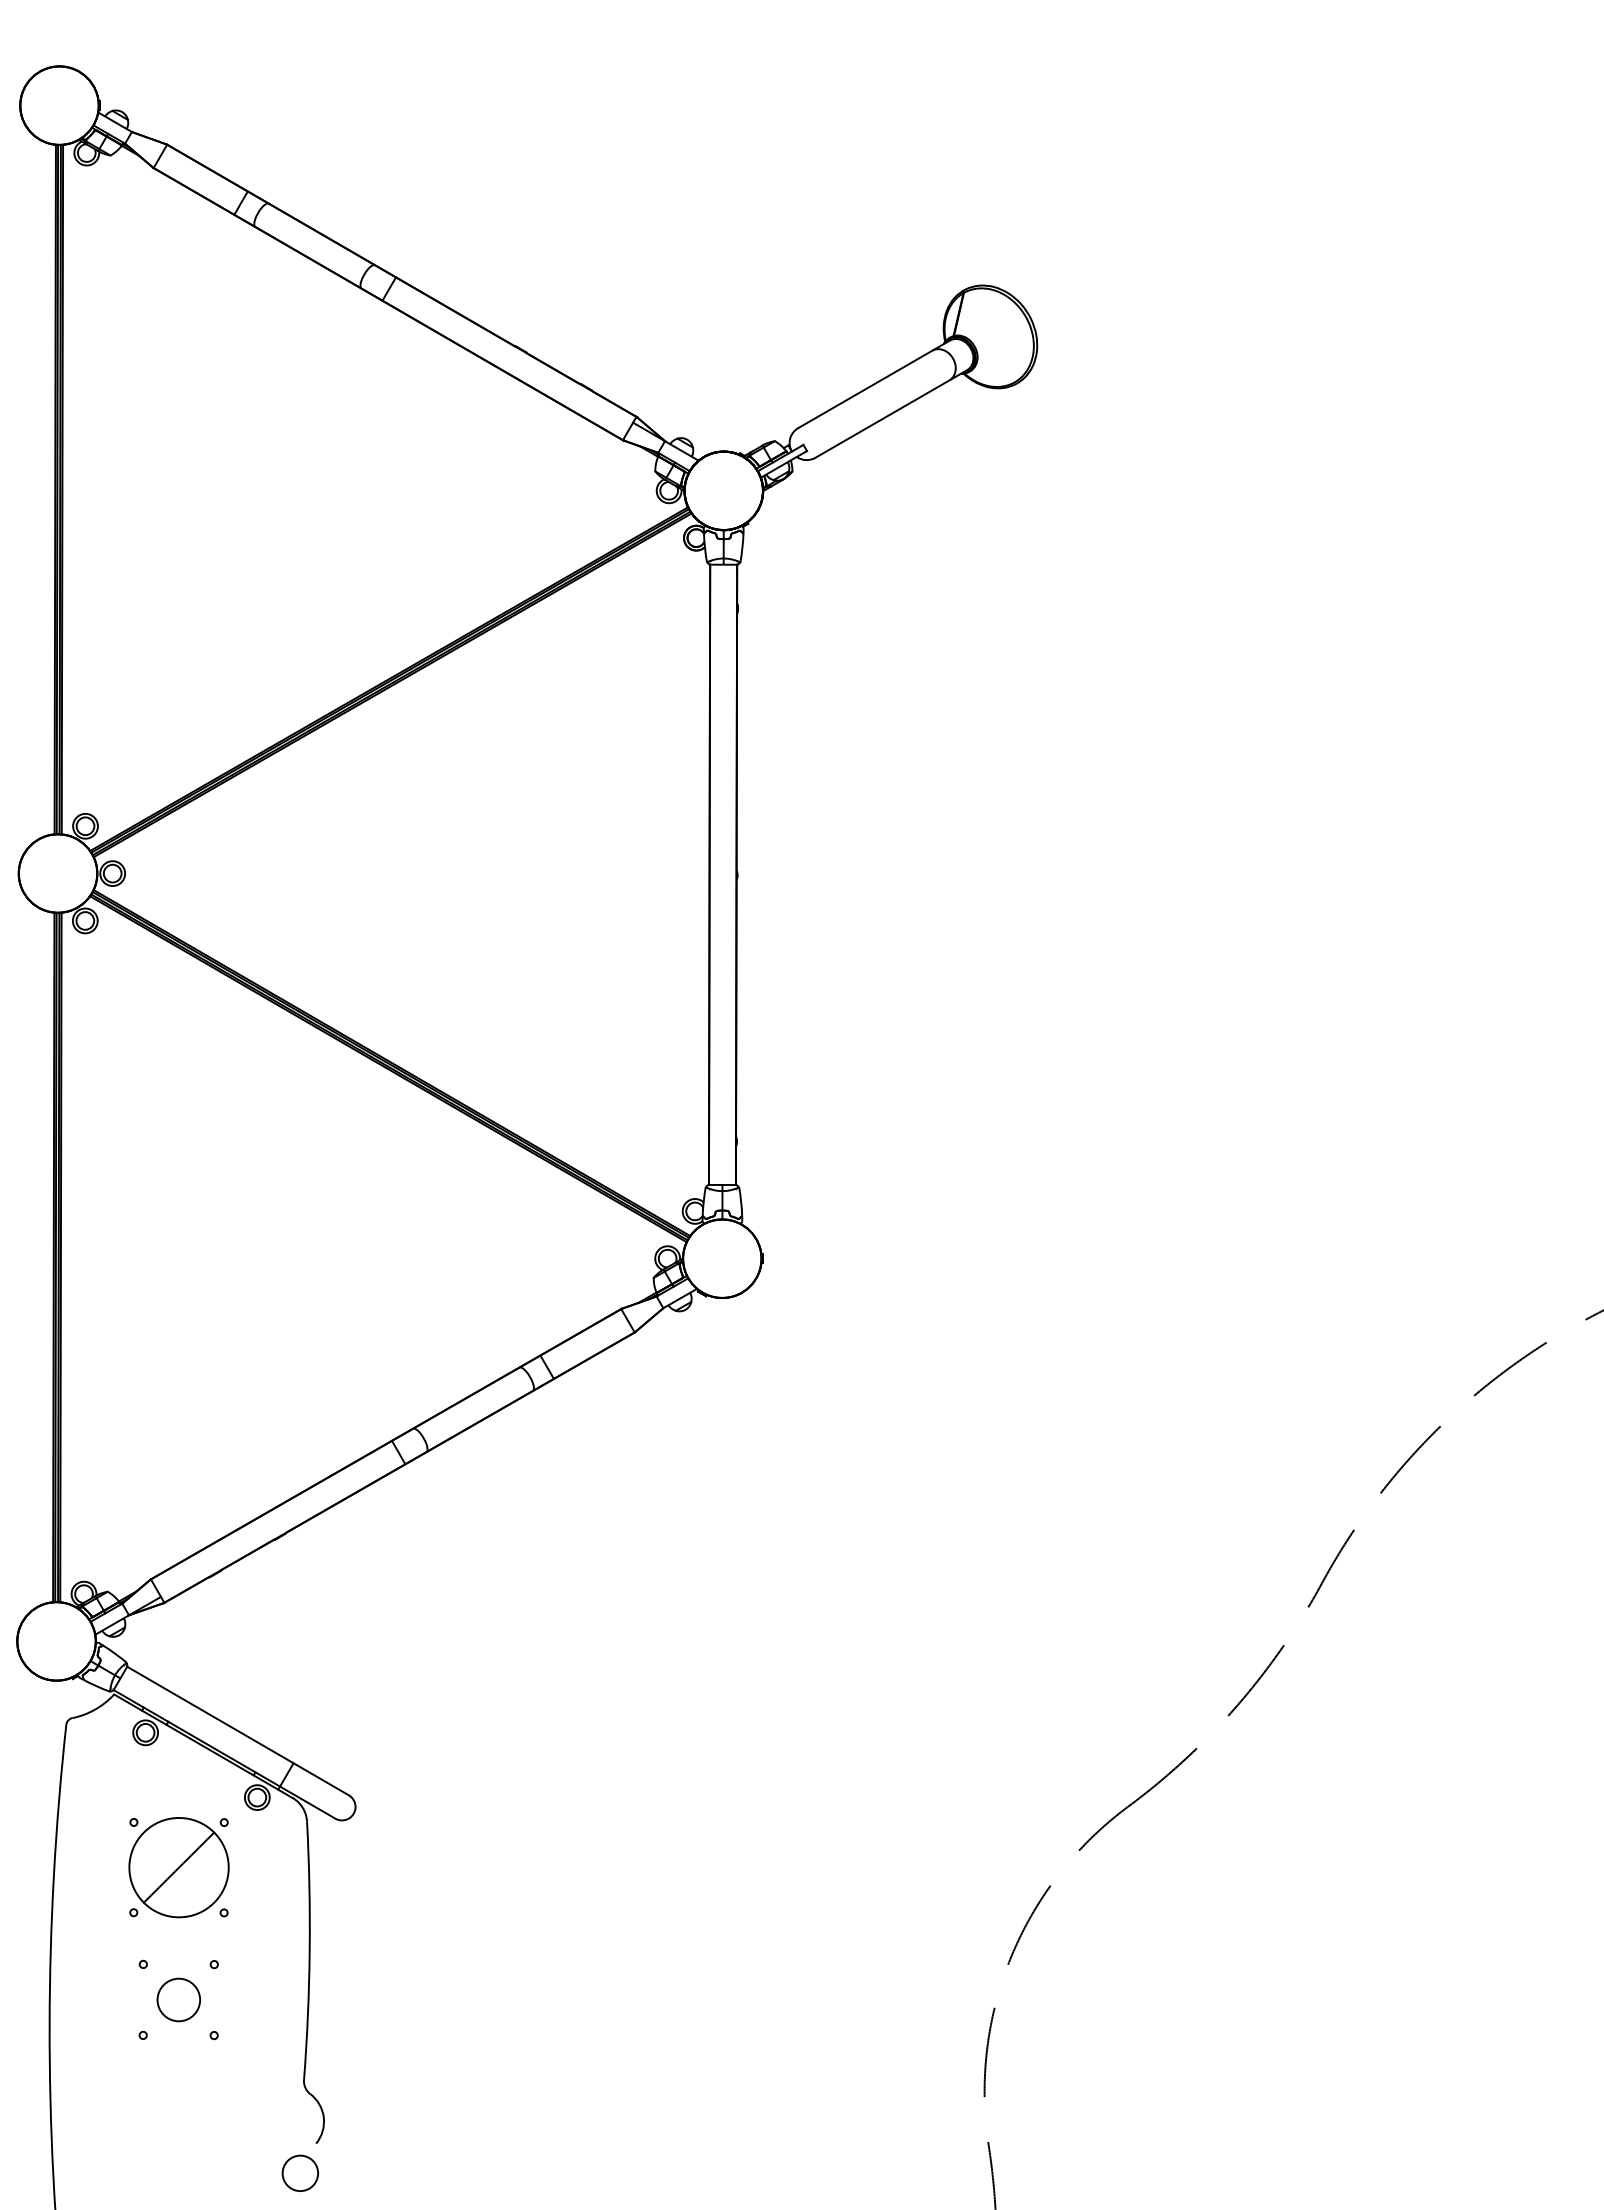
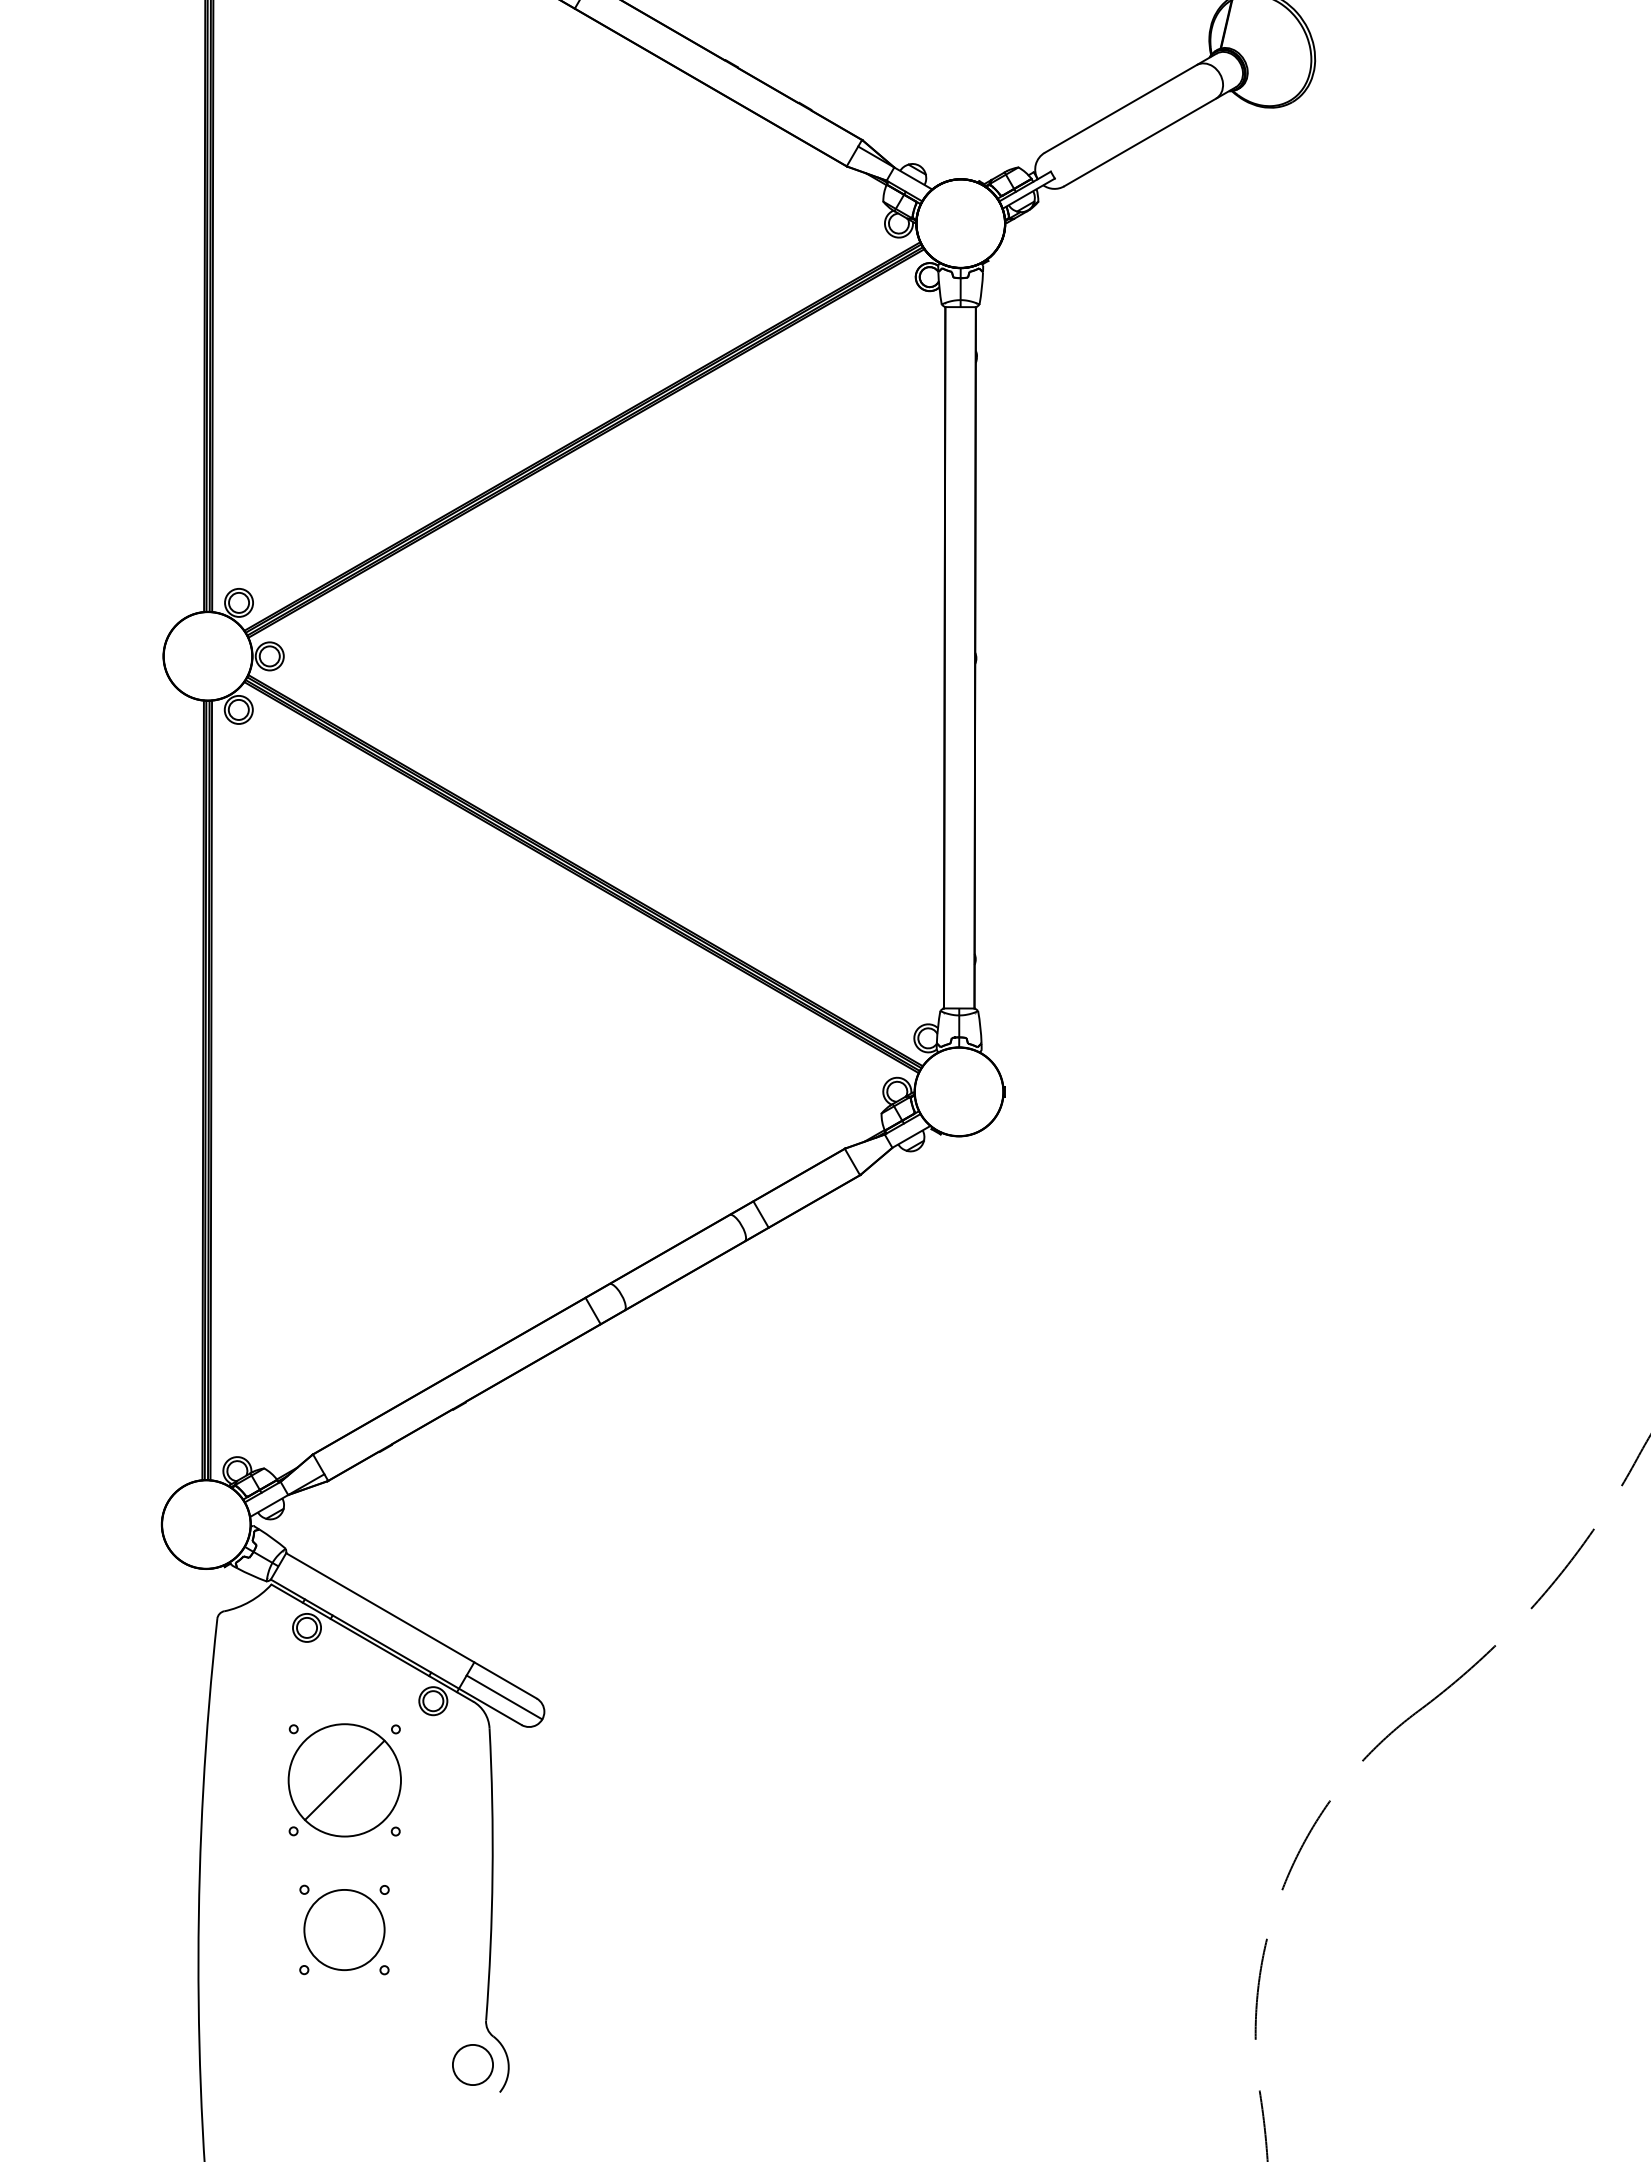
line: (319, 1793) -> (503, 1696), added
circle: (178, 1999) -> (344, 1929), size x1.67
circle: (299, 2172) -> (471, 2064), moved

